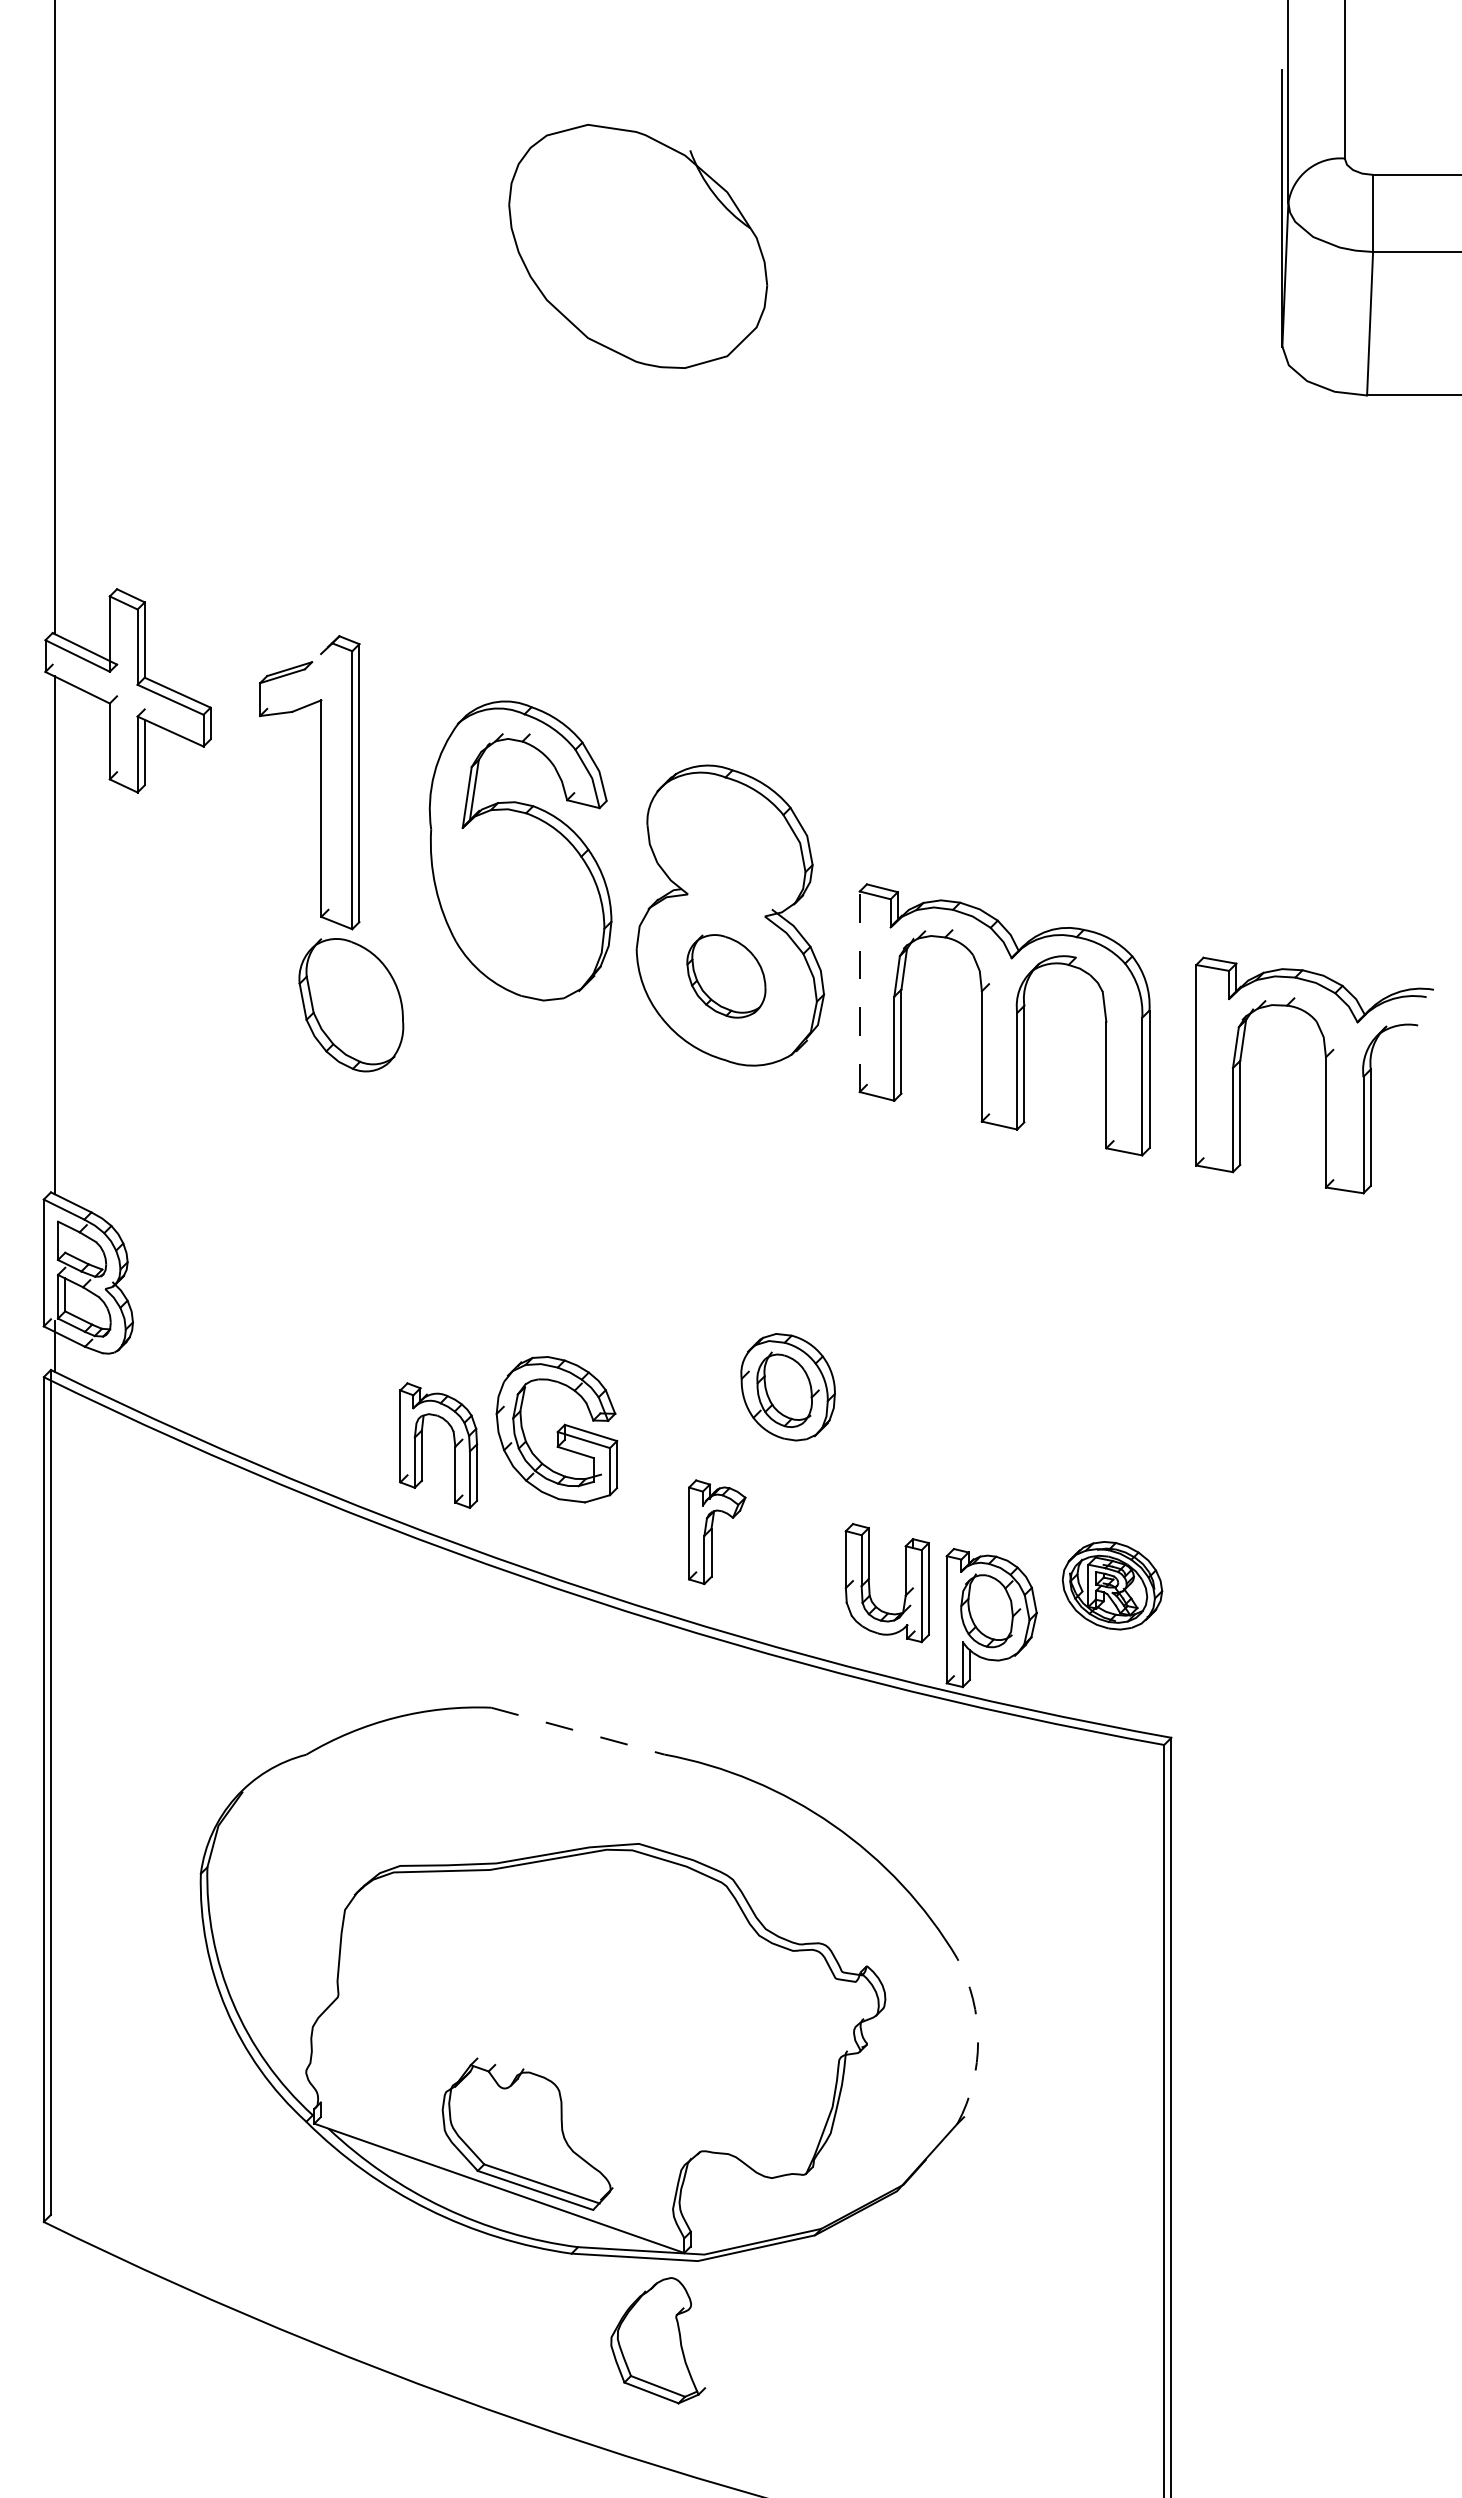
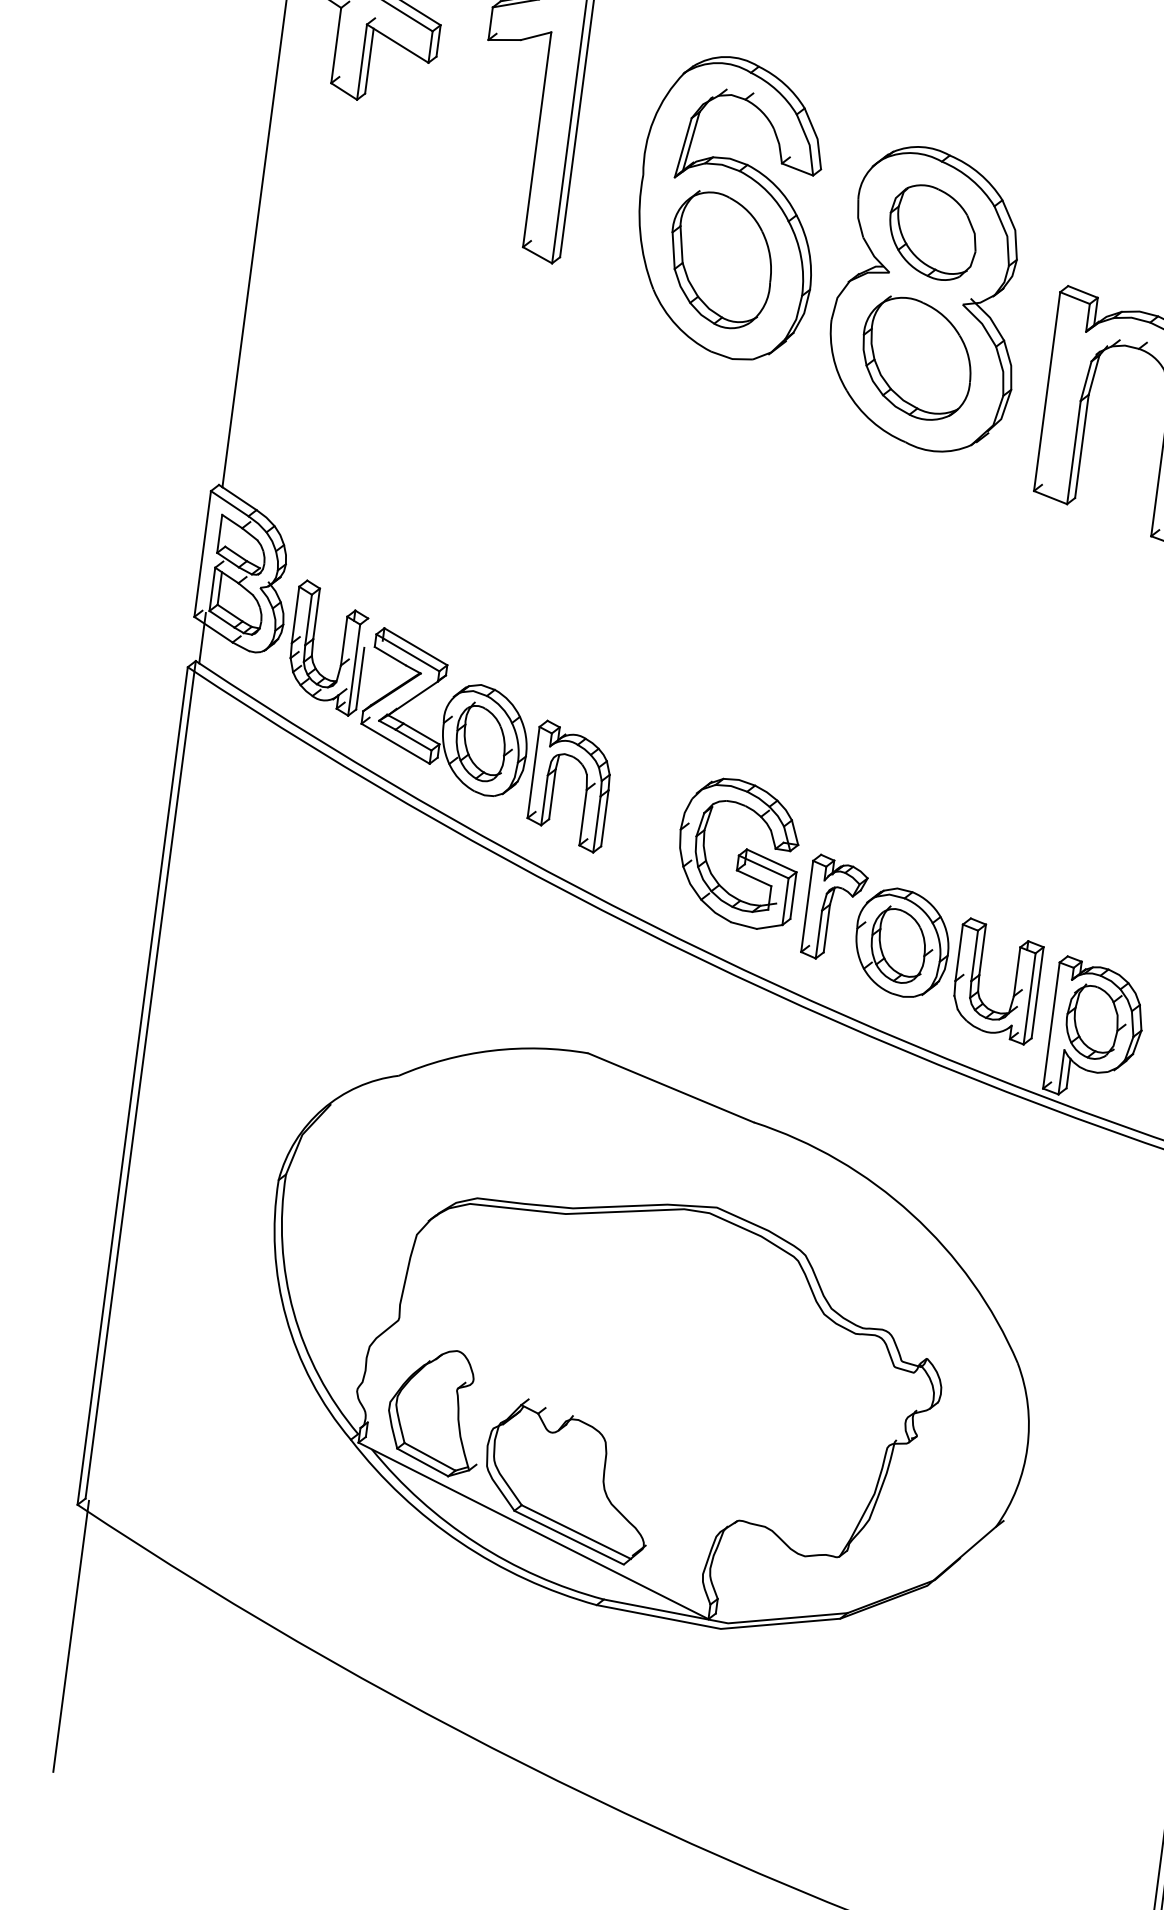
part: (725, 848) -> (932, 232), added
part: (726, 976) -> (916, 359), size x1.43
line: (859, 991) -> (1046, 391), dashed -> solid
part: (351, 1005) -> (721, 260), moved
part: (266, 1370) -> (409, 689), added
part: (787, 1387) -> (901, 943), moved
part: (556, 1429) -> (737, 852), moved
line: (577, 1731) -> (670, 1088), dashed -> solid
arc: (978, 2041) -> (1027, 1447), dashed -> solid
part: (658, 2340) -> (436, 1411), moved
line: (54, 2352) -> (71, 1635), added

